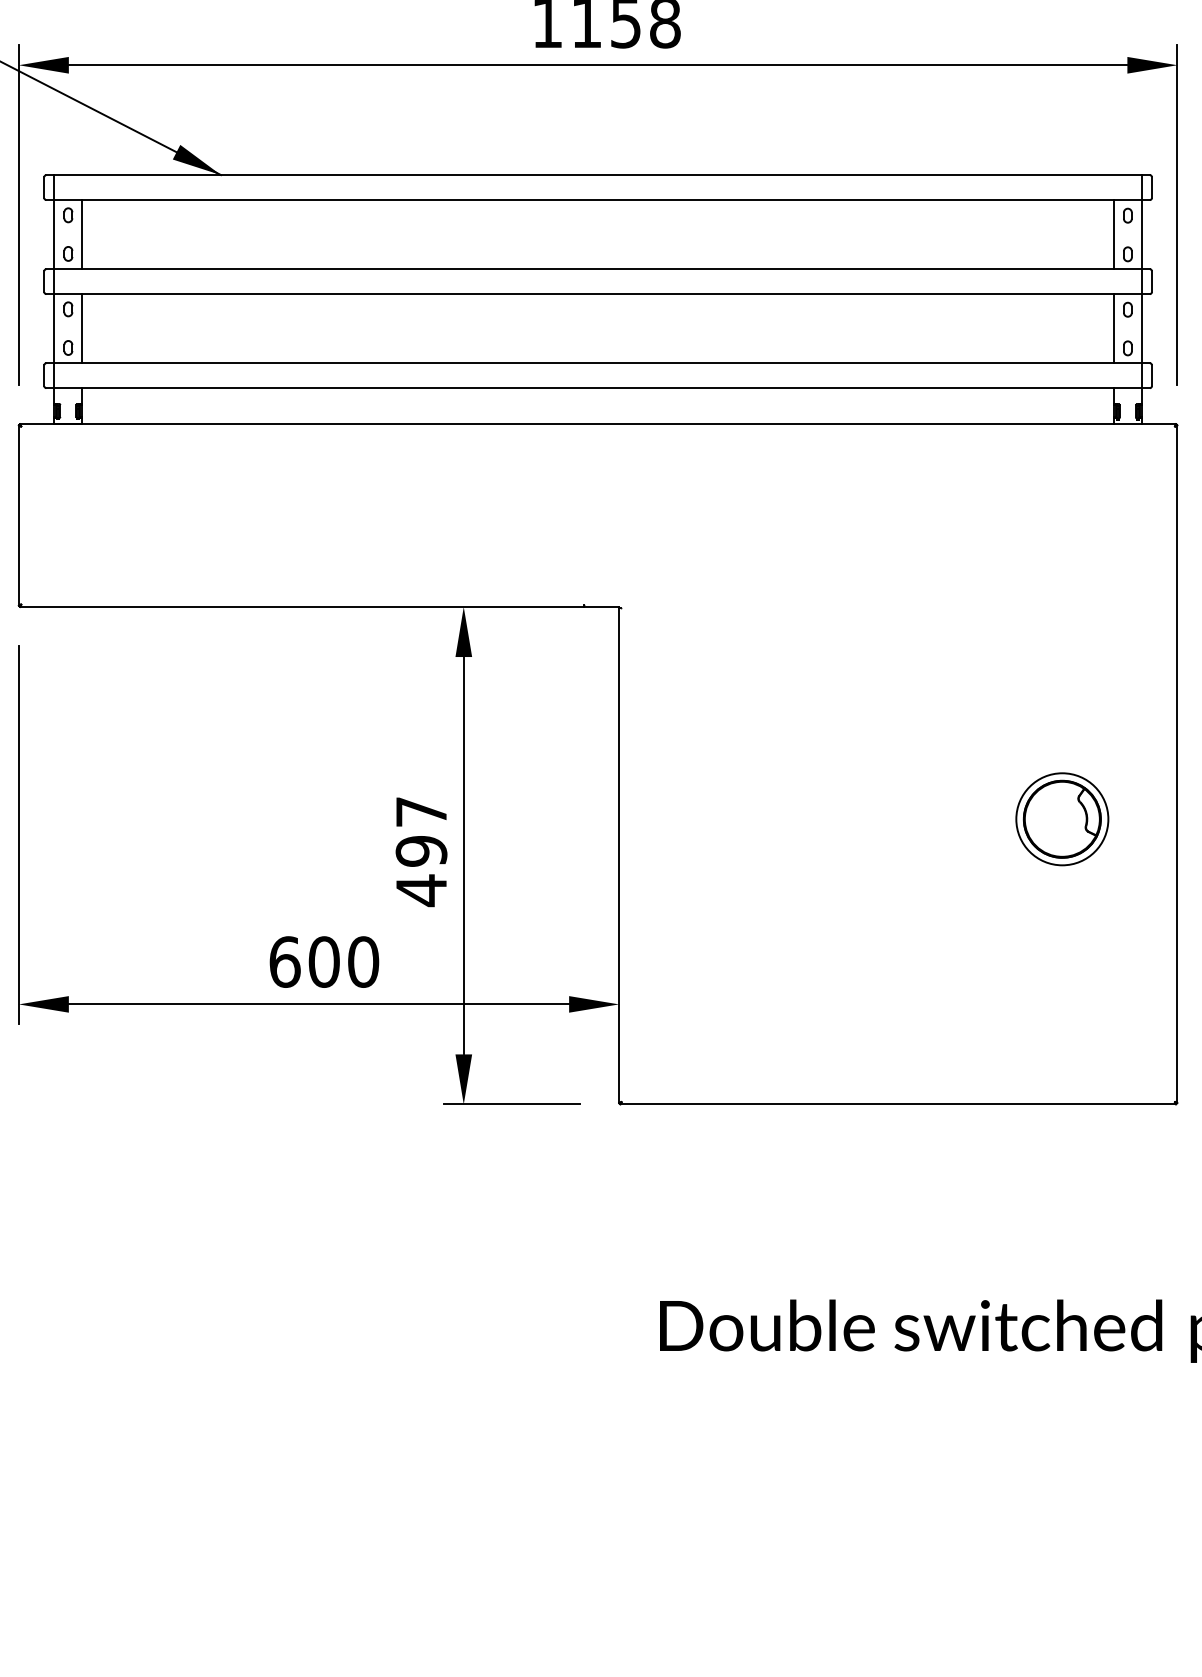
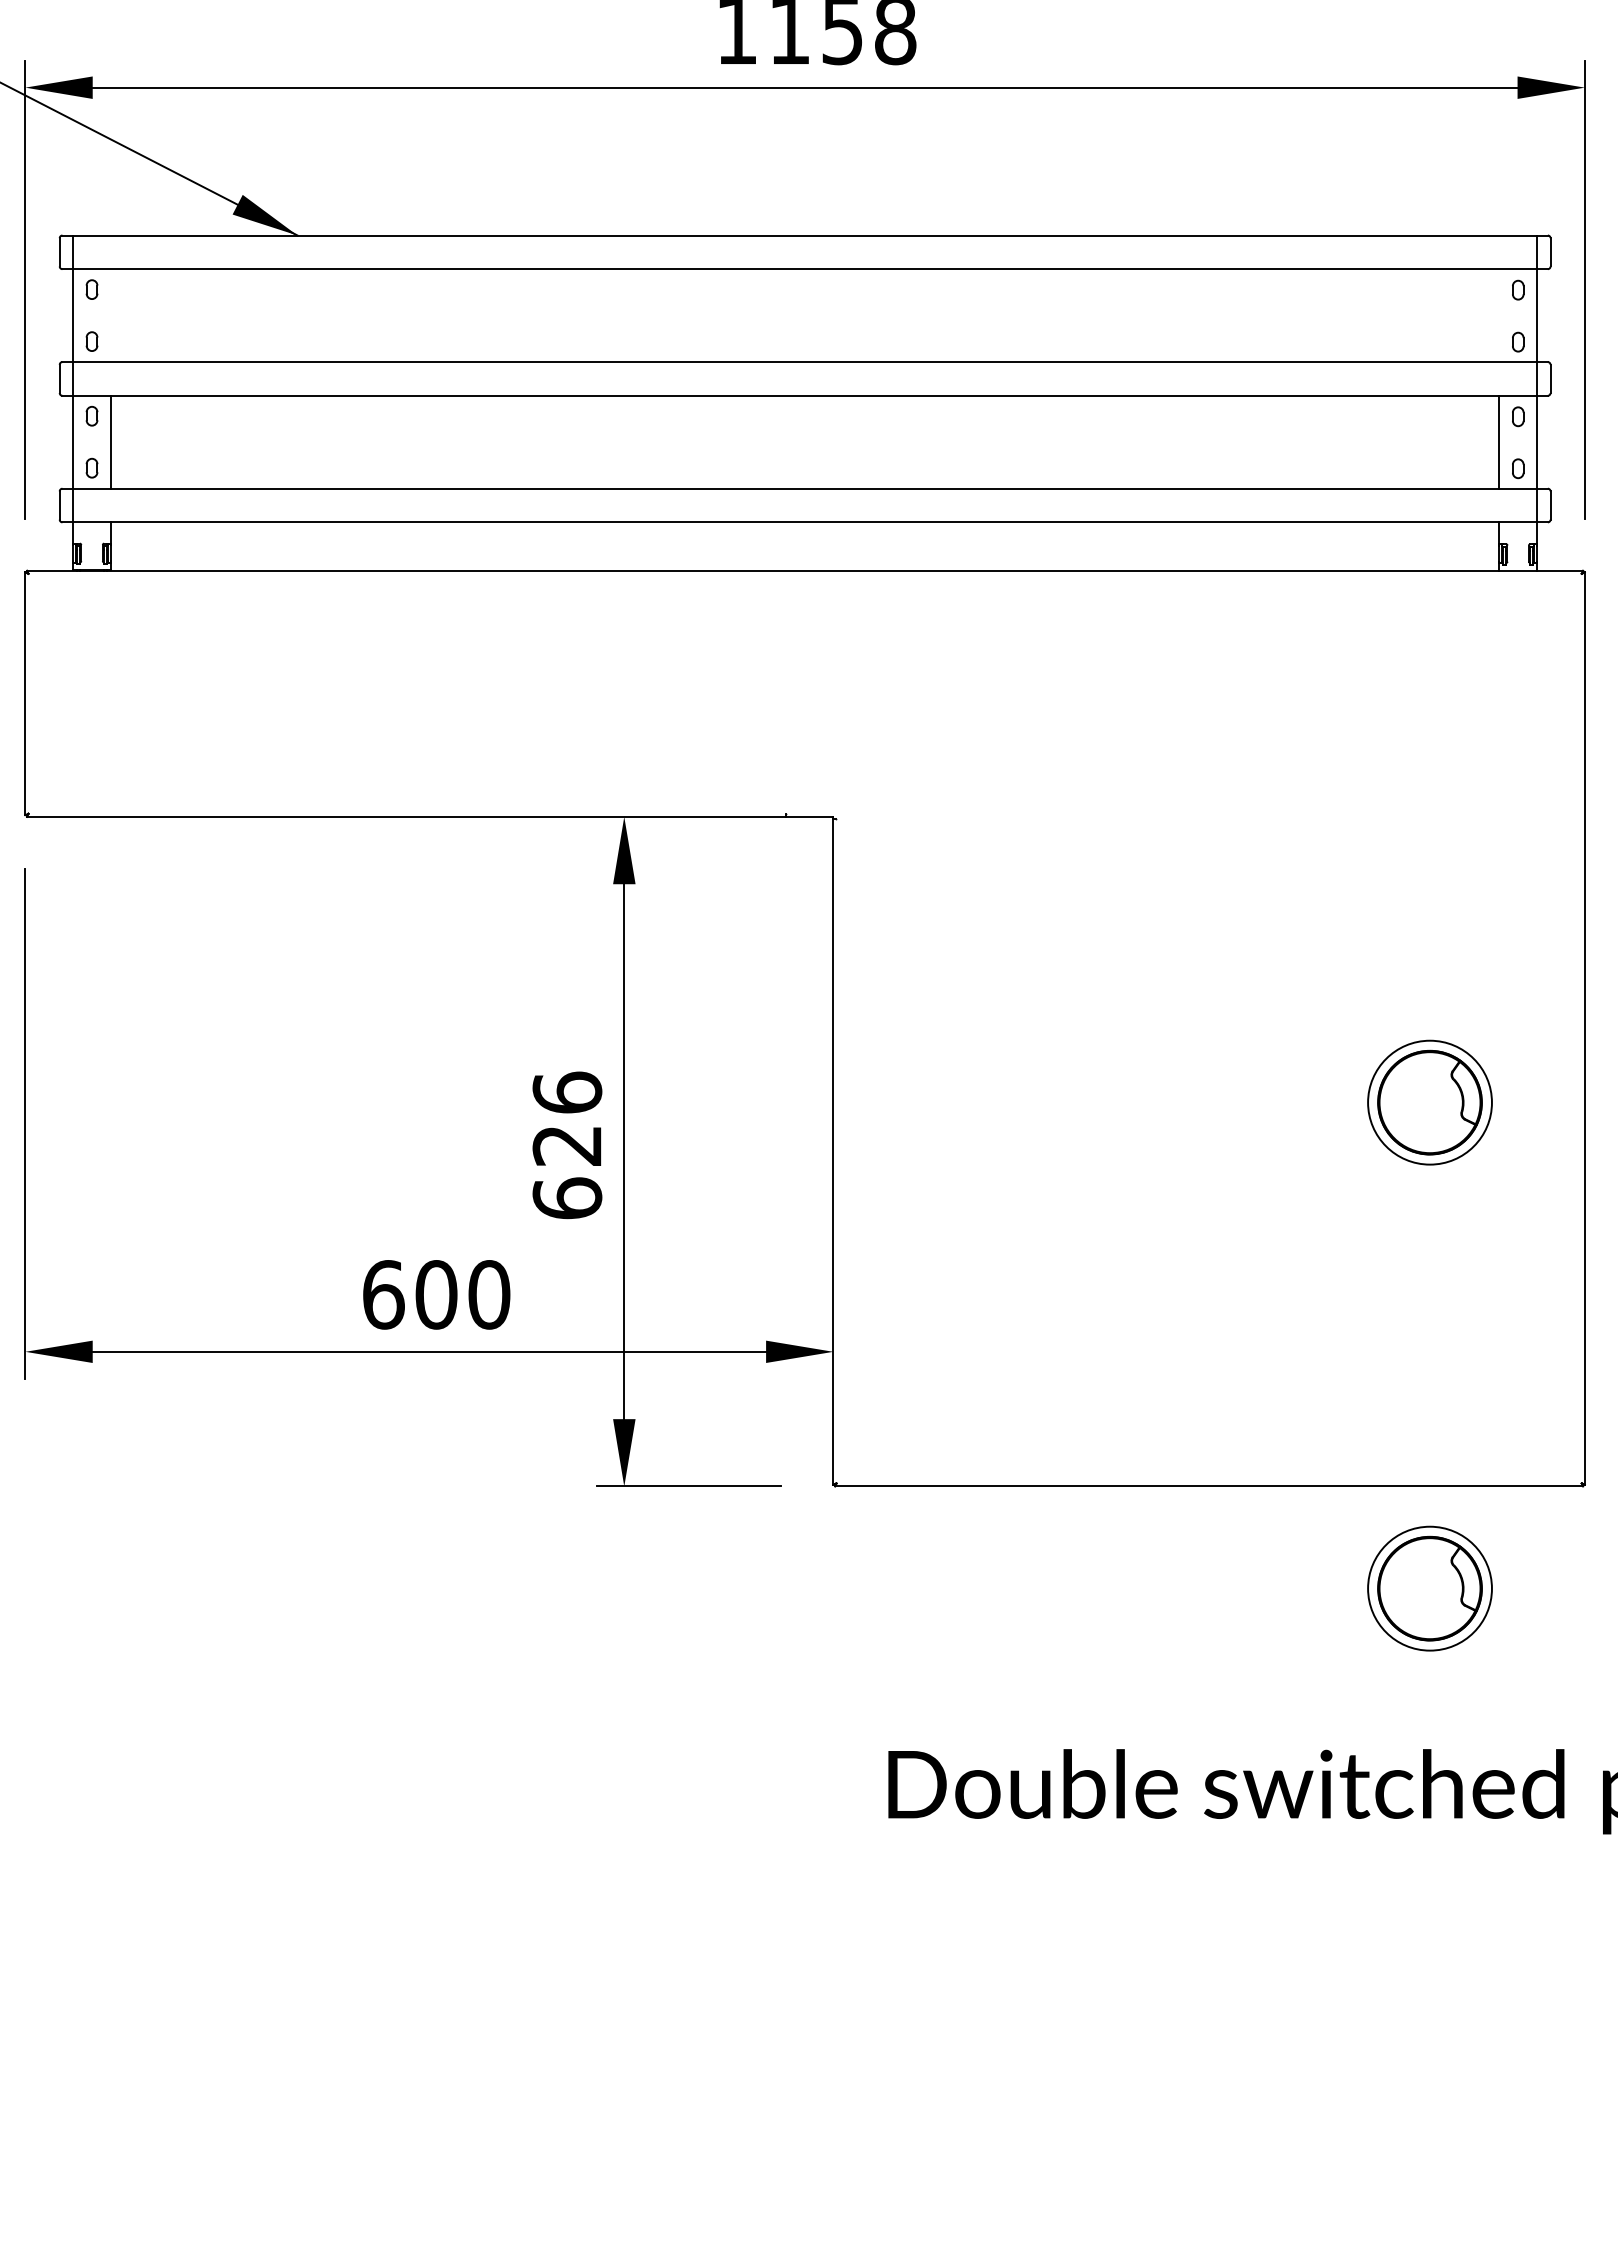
line: (82, 234) -> (110, 315), removed
line: (1113, 234) -> (1499, 315), removed
text: (421, 851) -> (567, 1145), 497 -> 626
part: (1061, 1180) -> (1429, 1588), added

